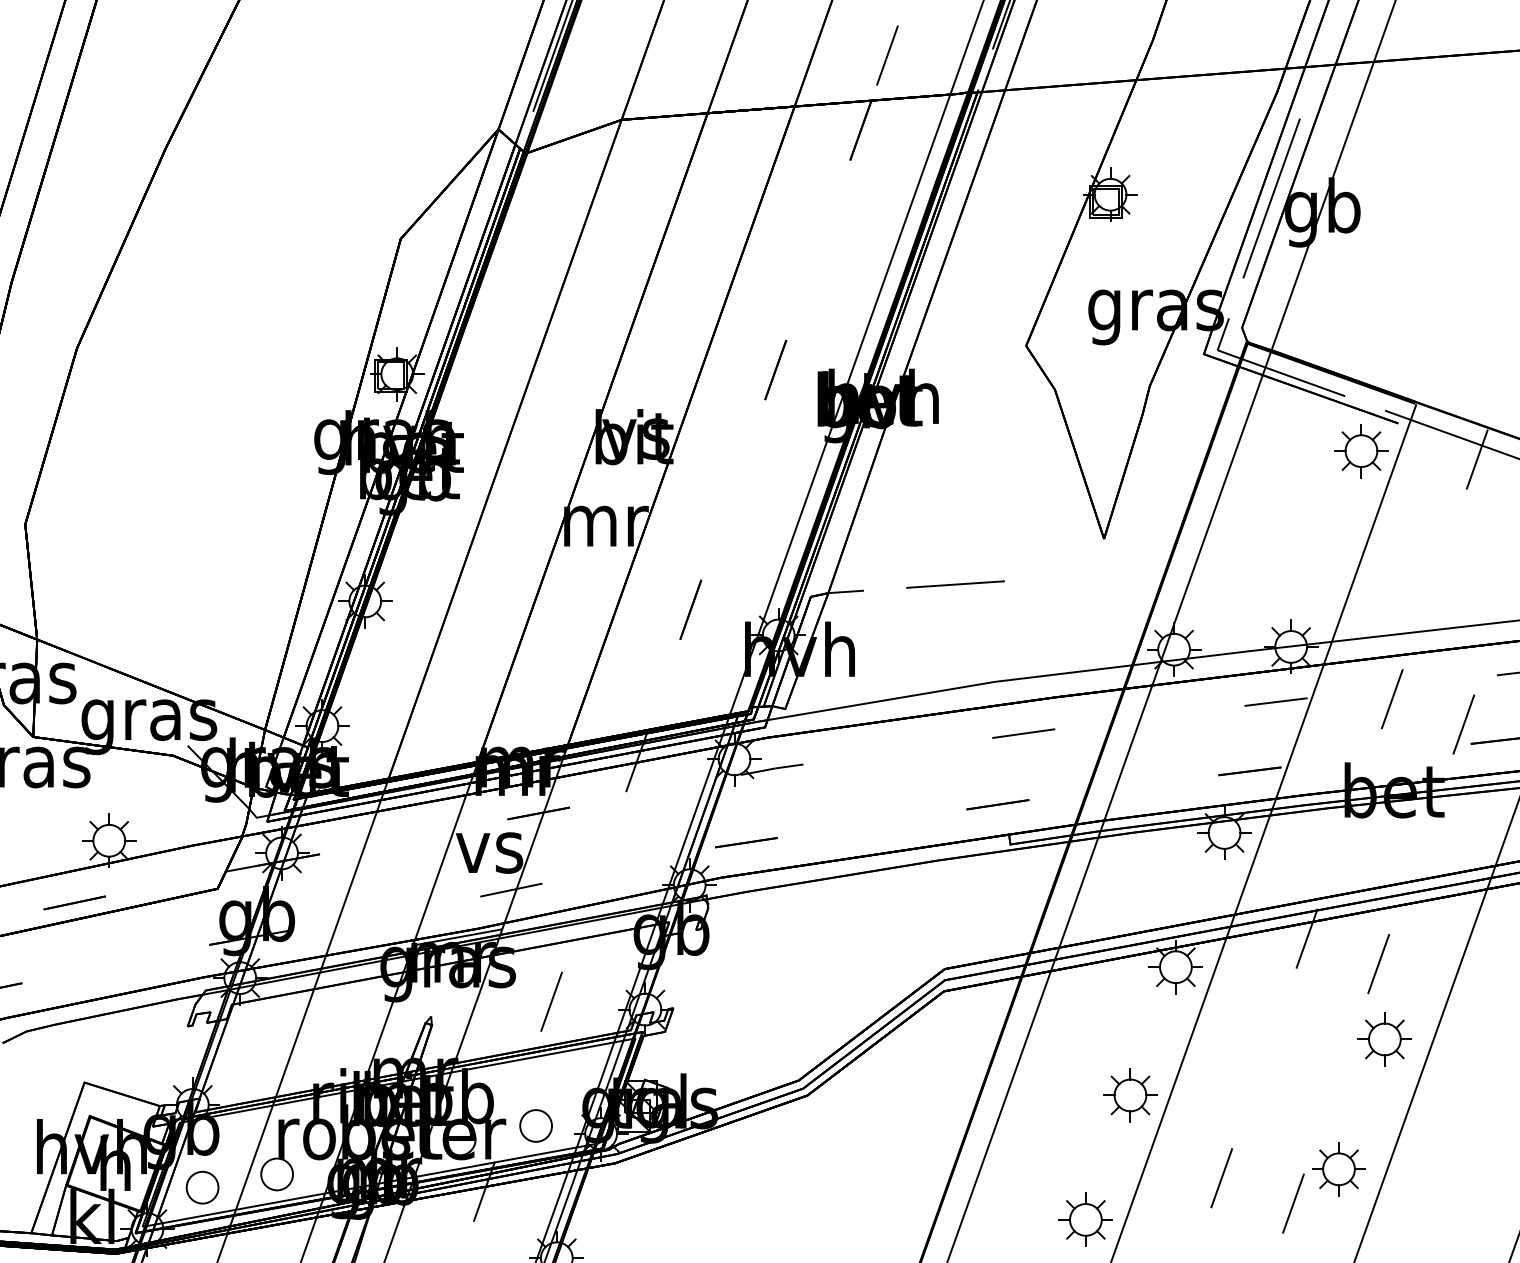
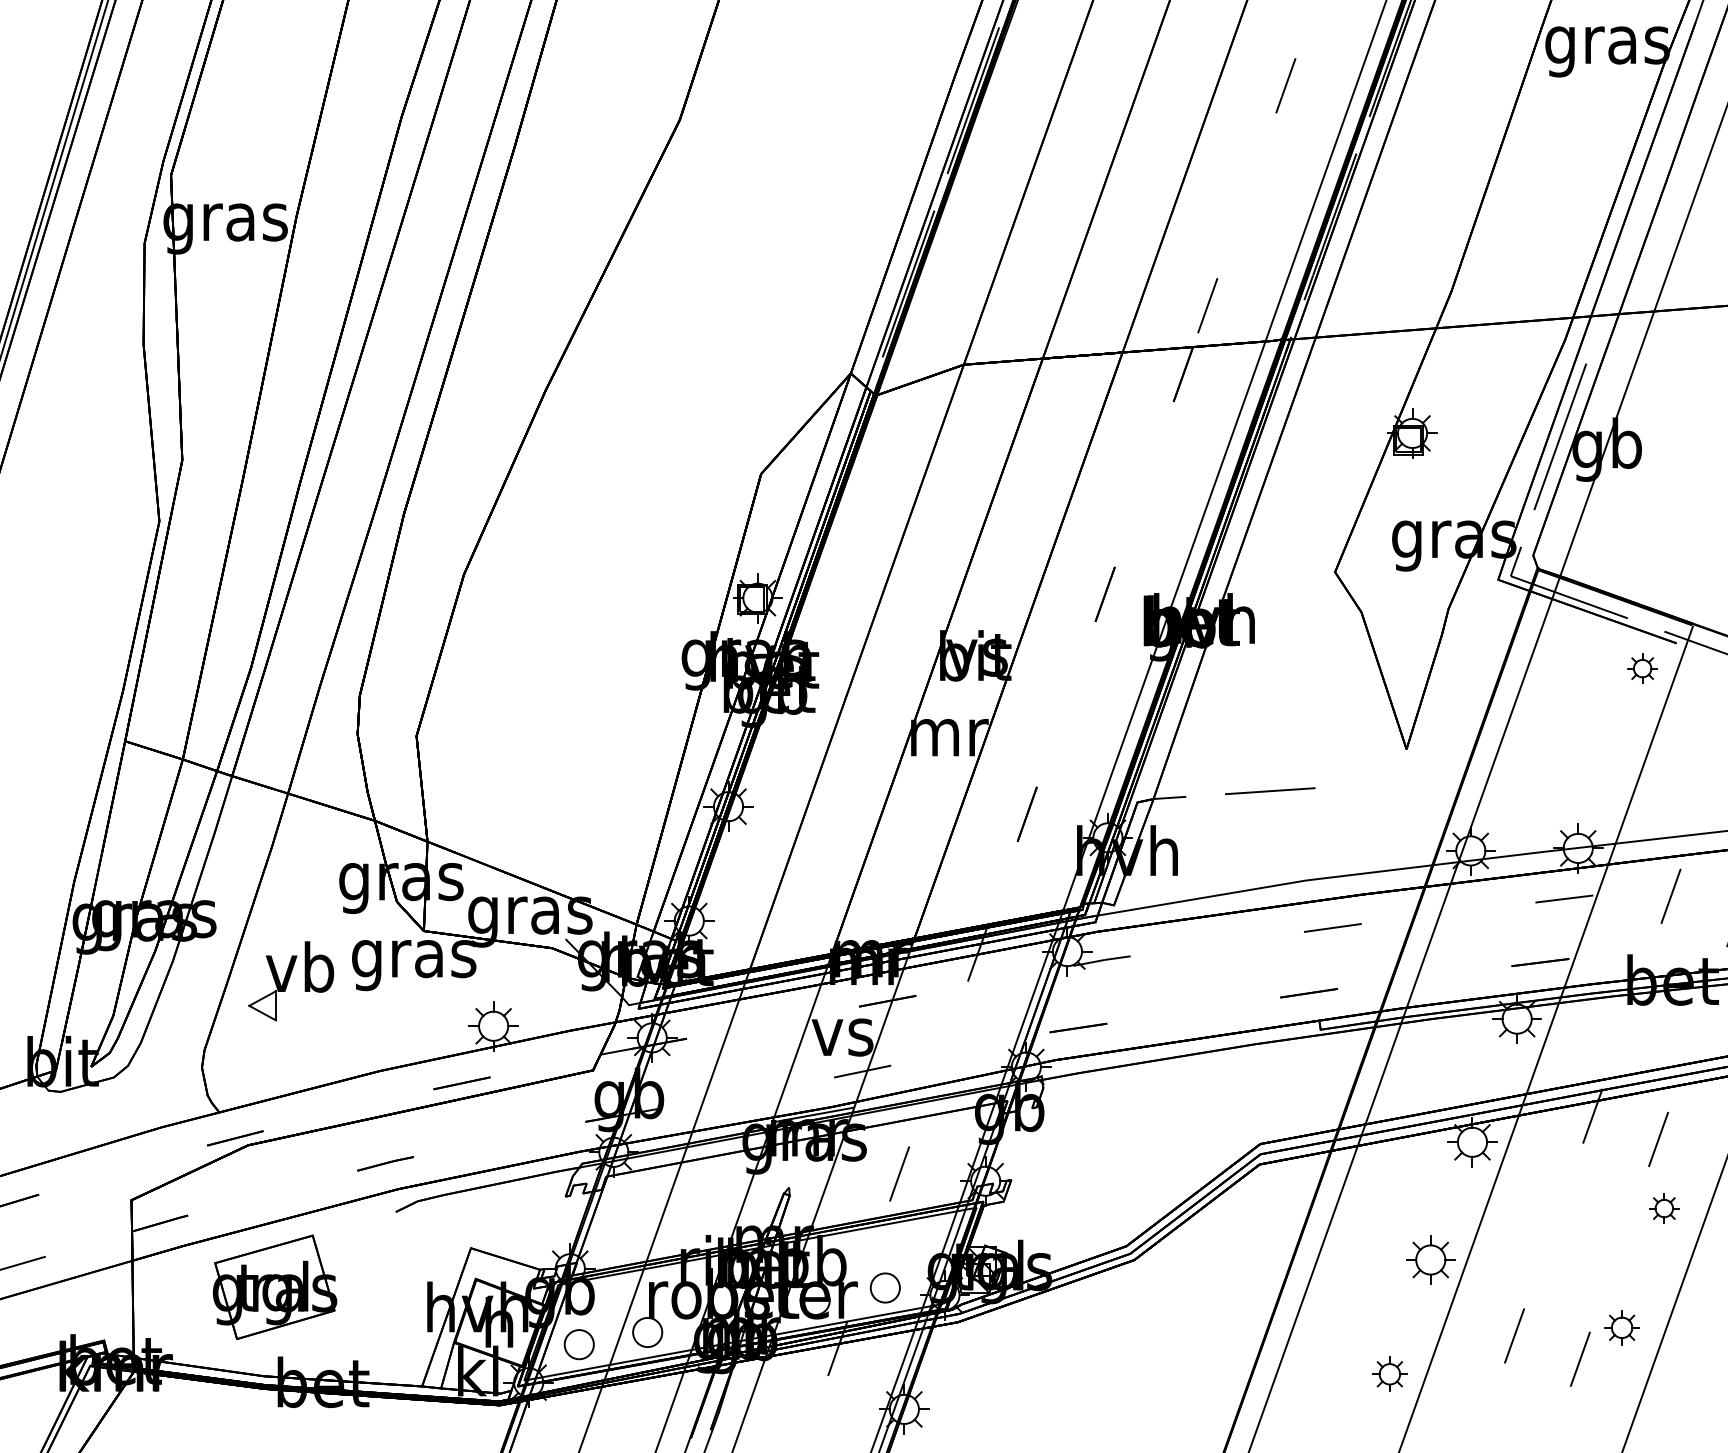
part: (1361, 450) -> (1642, 668), size x0.6
part: (1385, 1039) -> (1664, 1208), size x0.6
part: (1338, 1168) -> (1621, 1327), size x0.7
part: (1085, 1220) -> (1389, 1374), size x0.7

